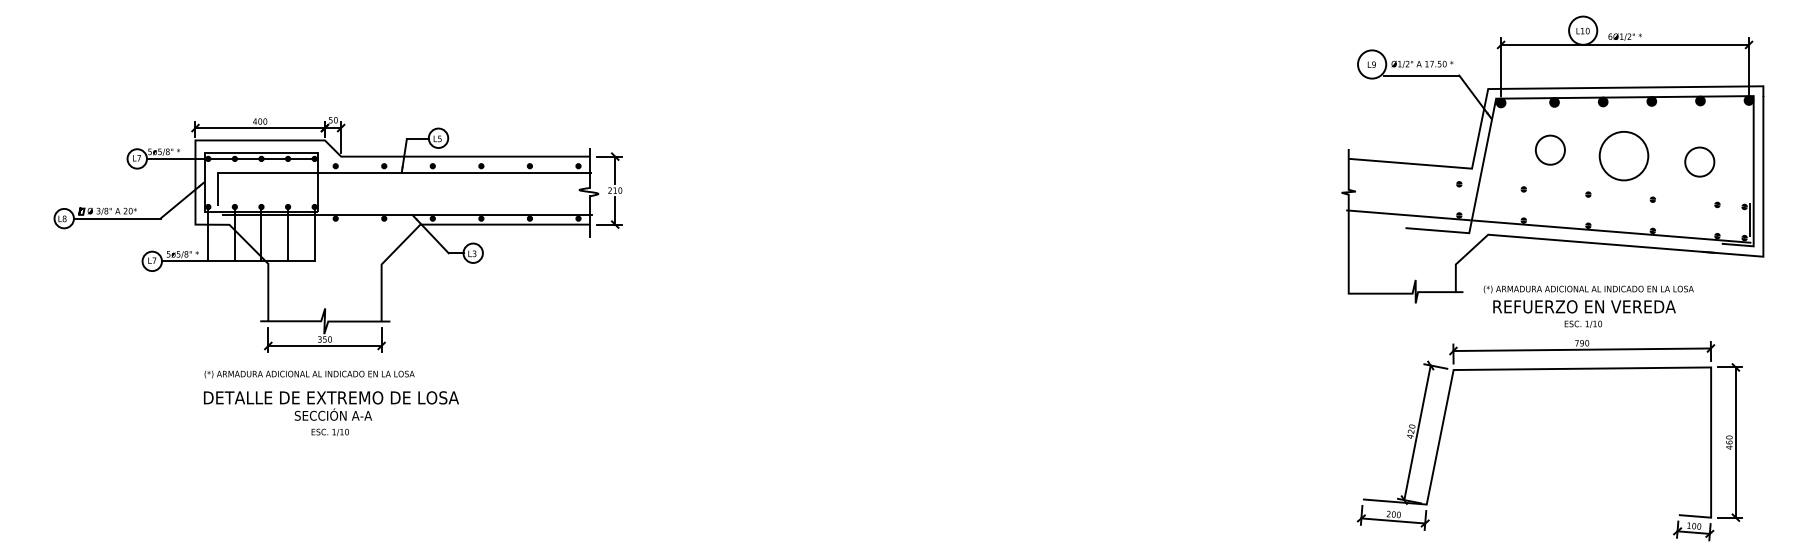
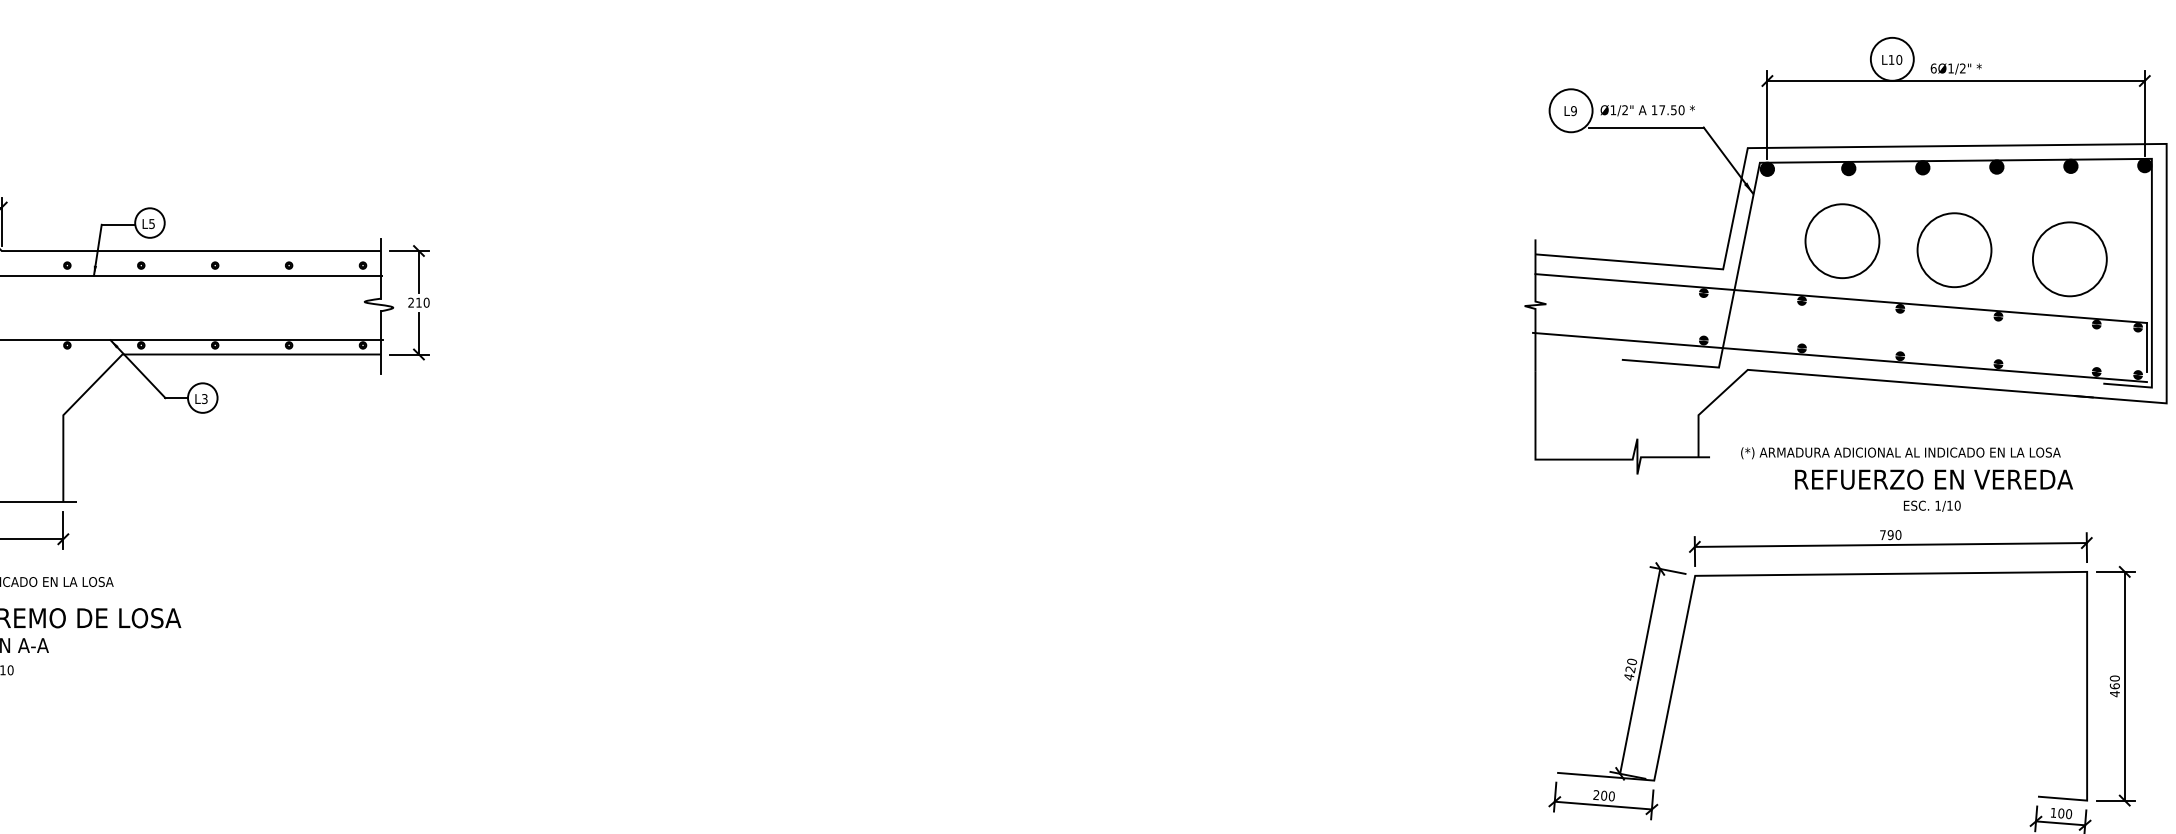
circle: (1550, 149) -> (1842, 240), size x1.67
circle: (1699, 161) -> (2069, 258), size x1.67
line: (1549, 187) -> (1841, 297), added
text: (1584, 313) -> (1933, 489), moved

